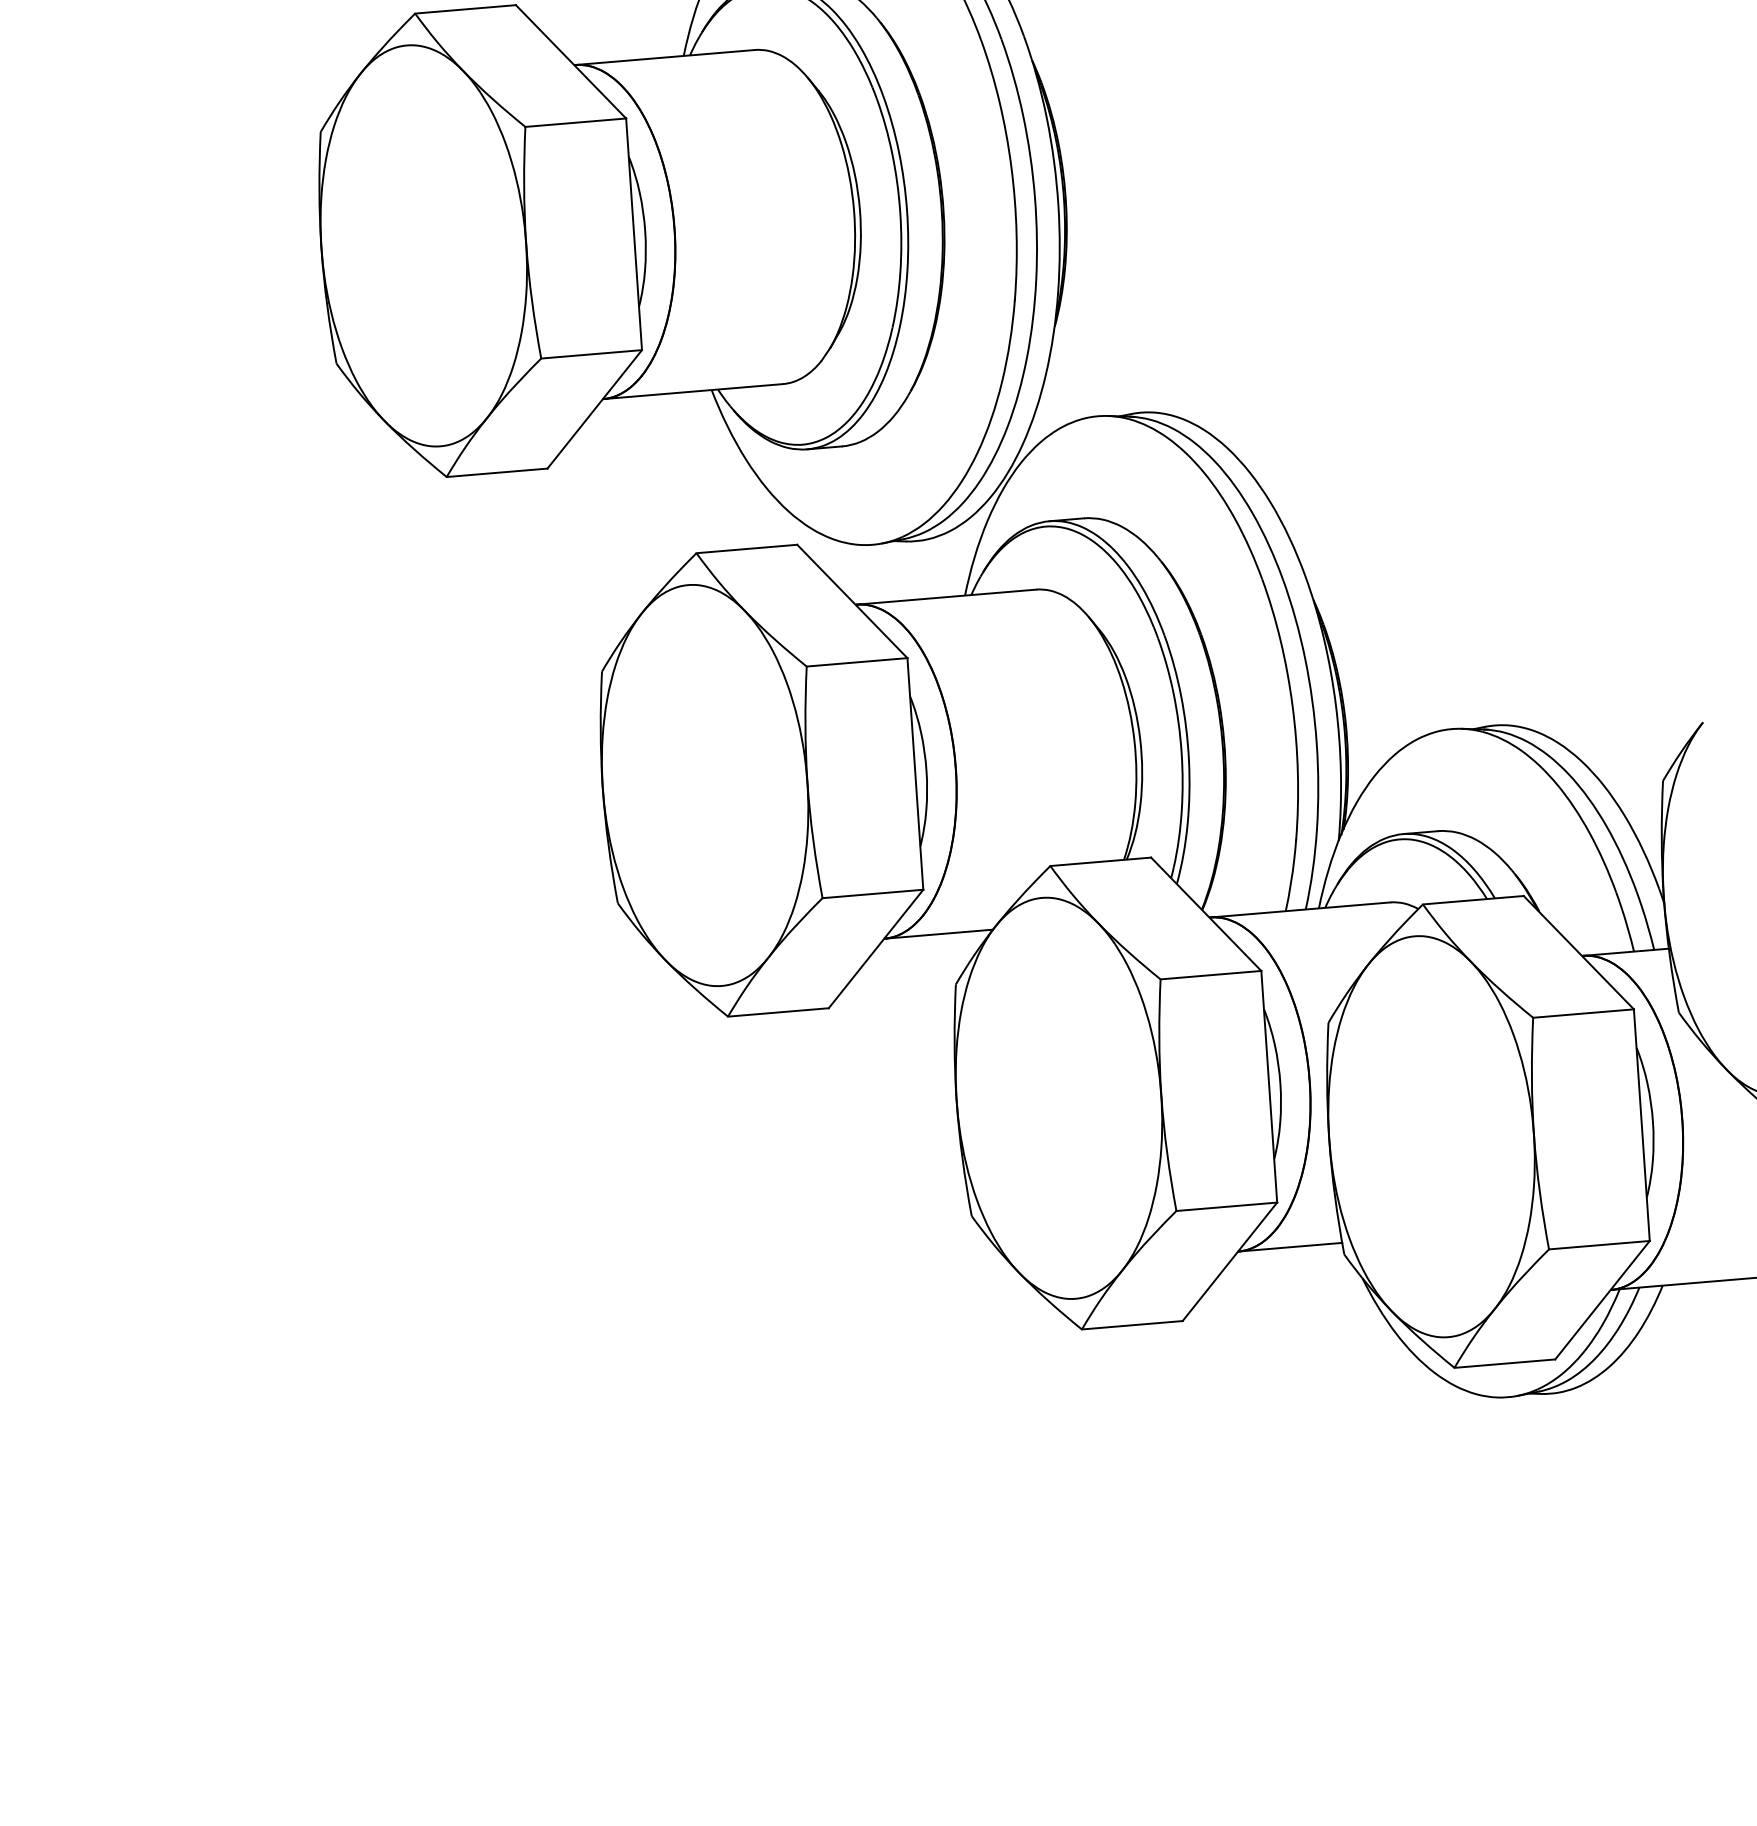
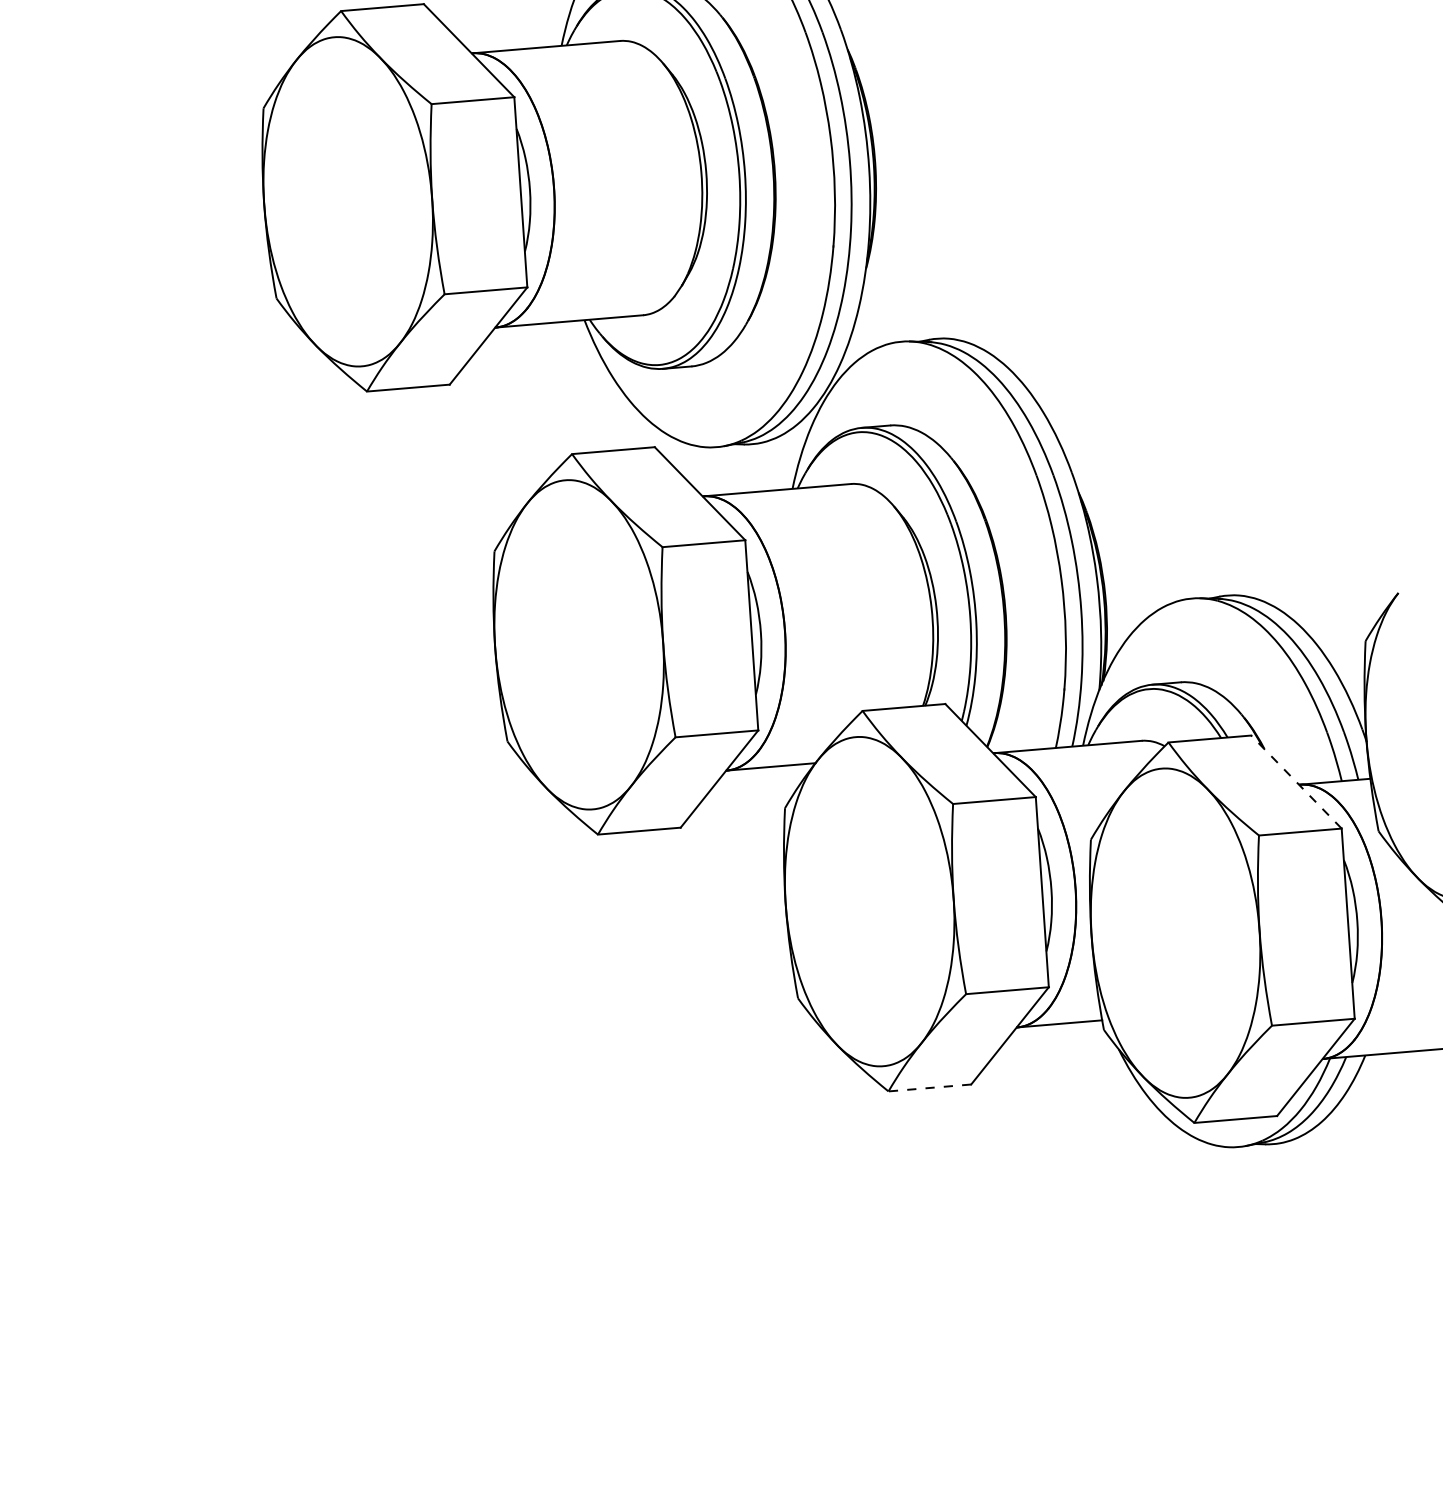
line: (1578, 952) -> (1296, 781), solid -> dashed
line: (1132, 1325) -> (930, 1088), solid -> dashed

